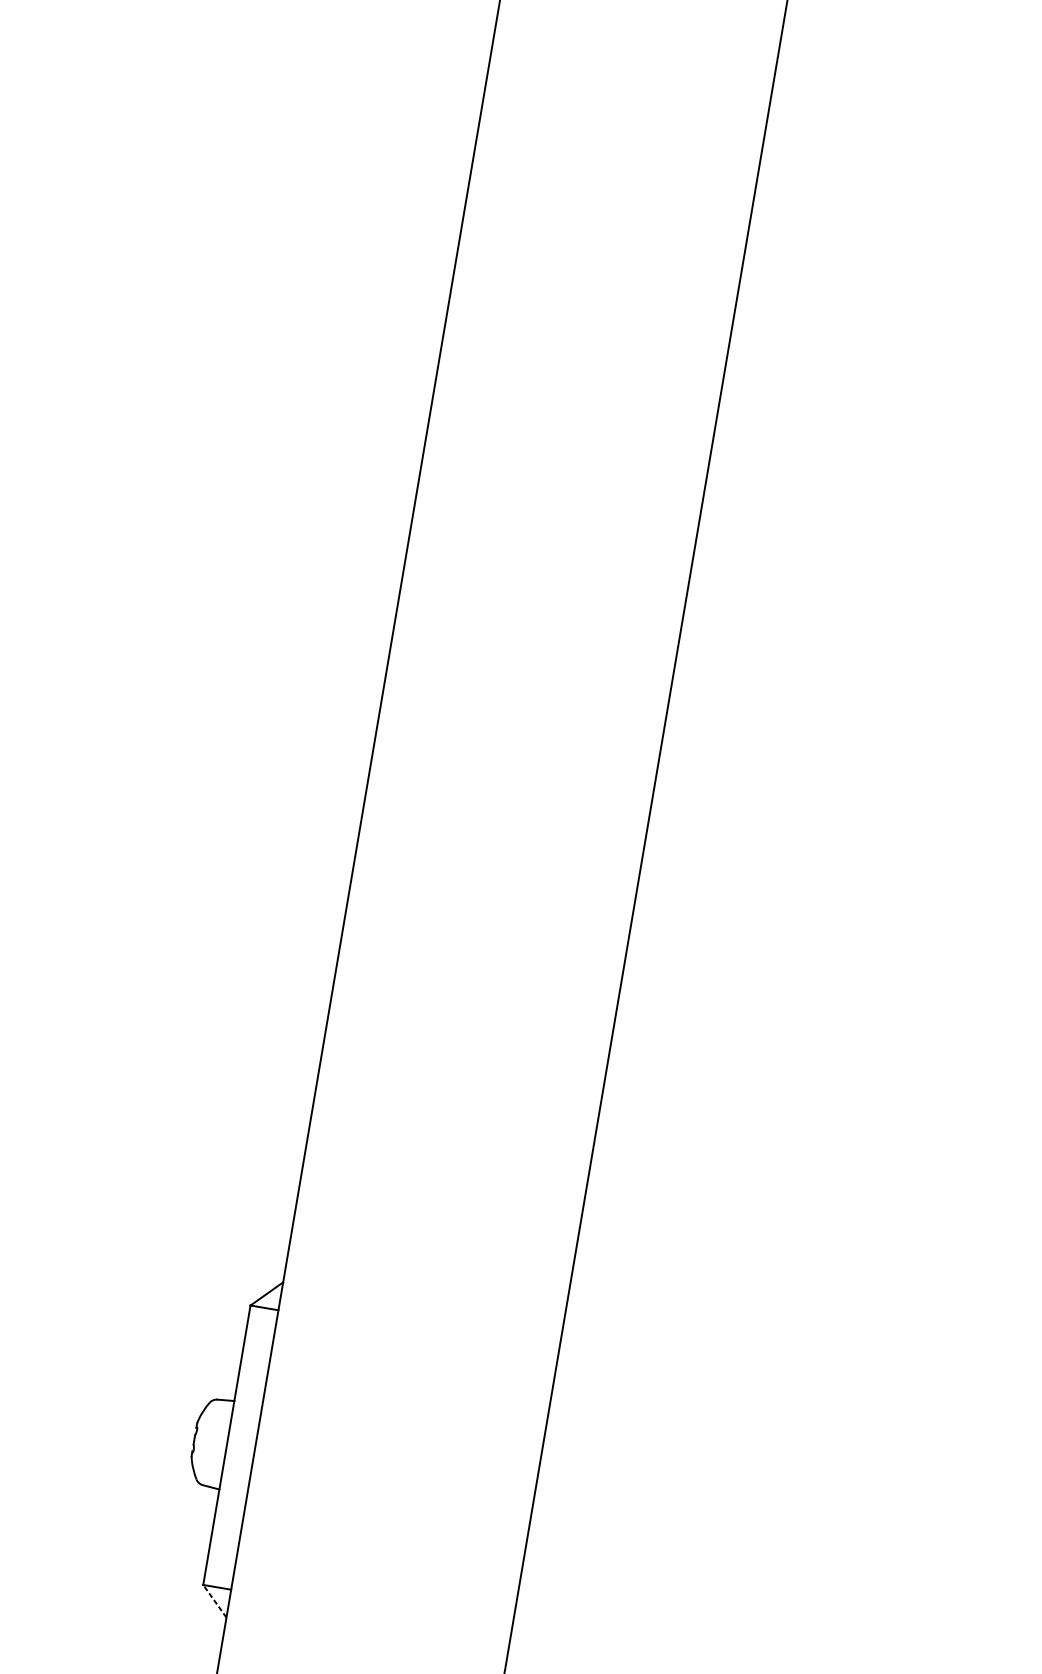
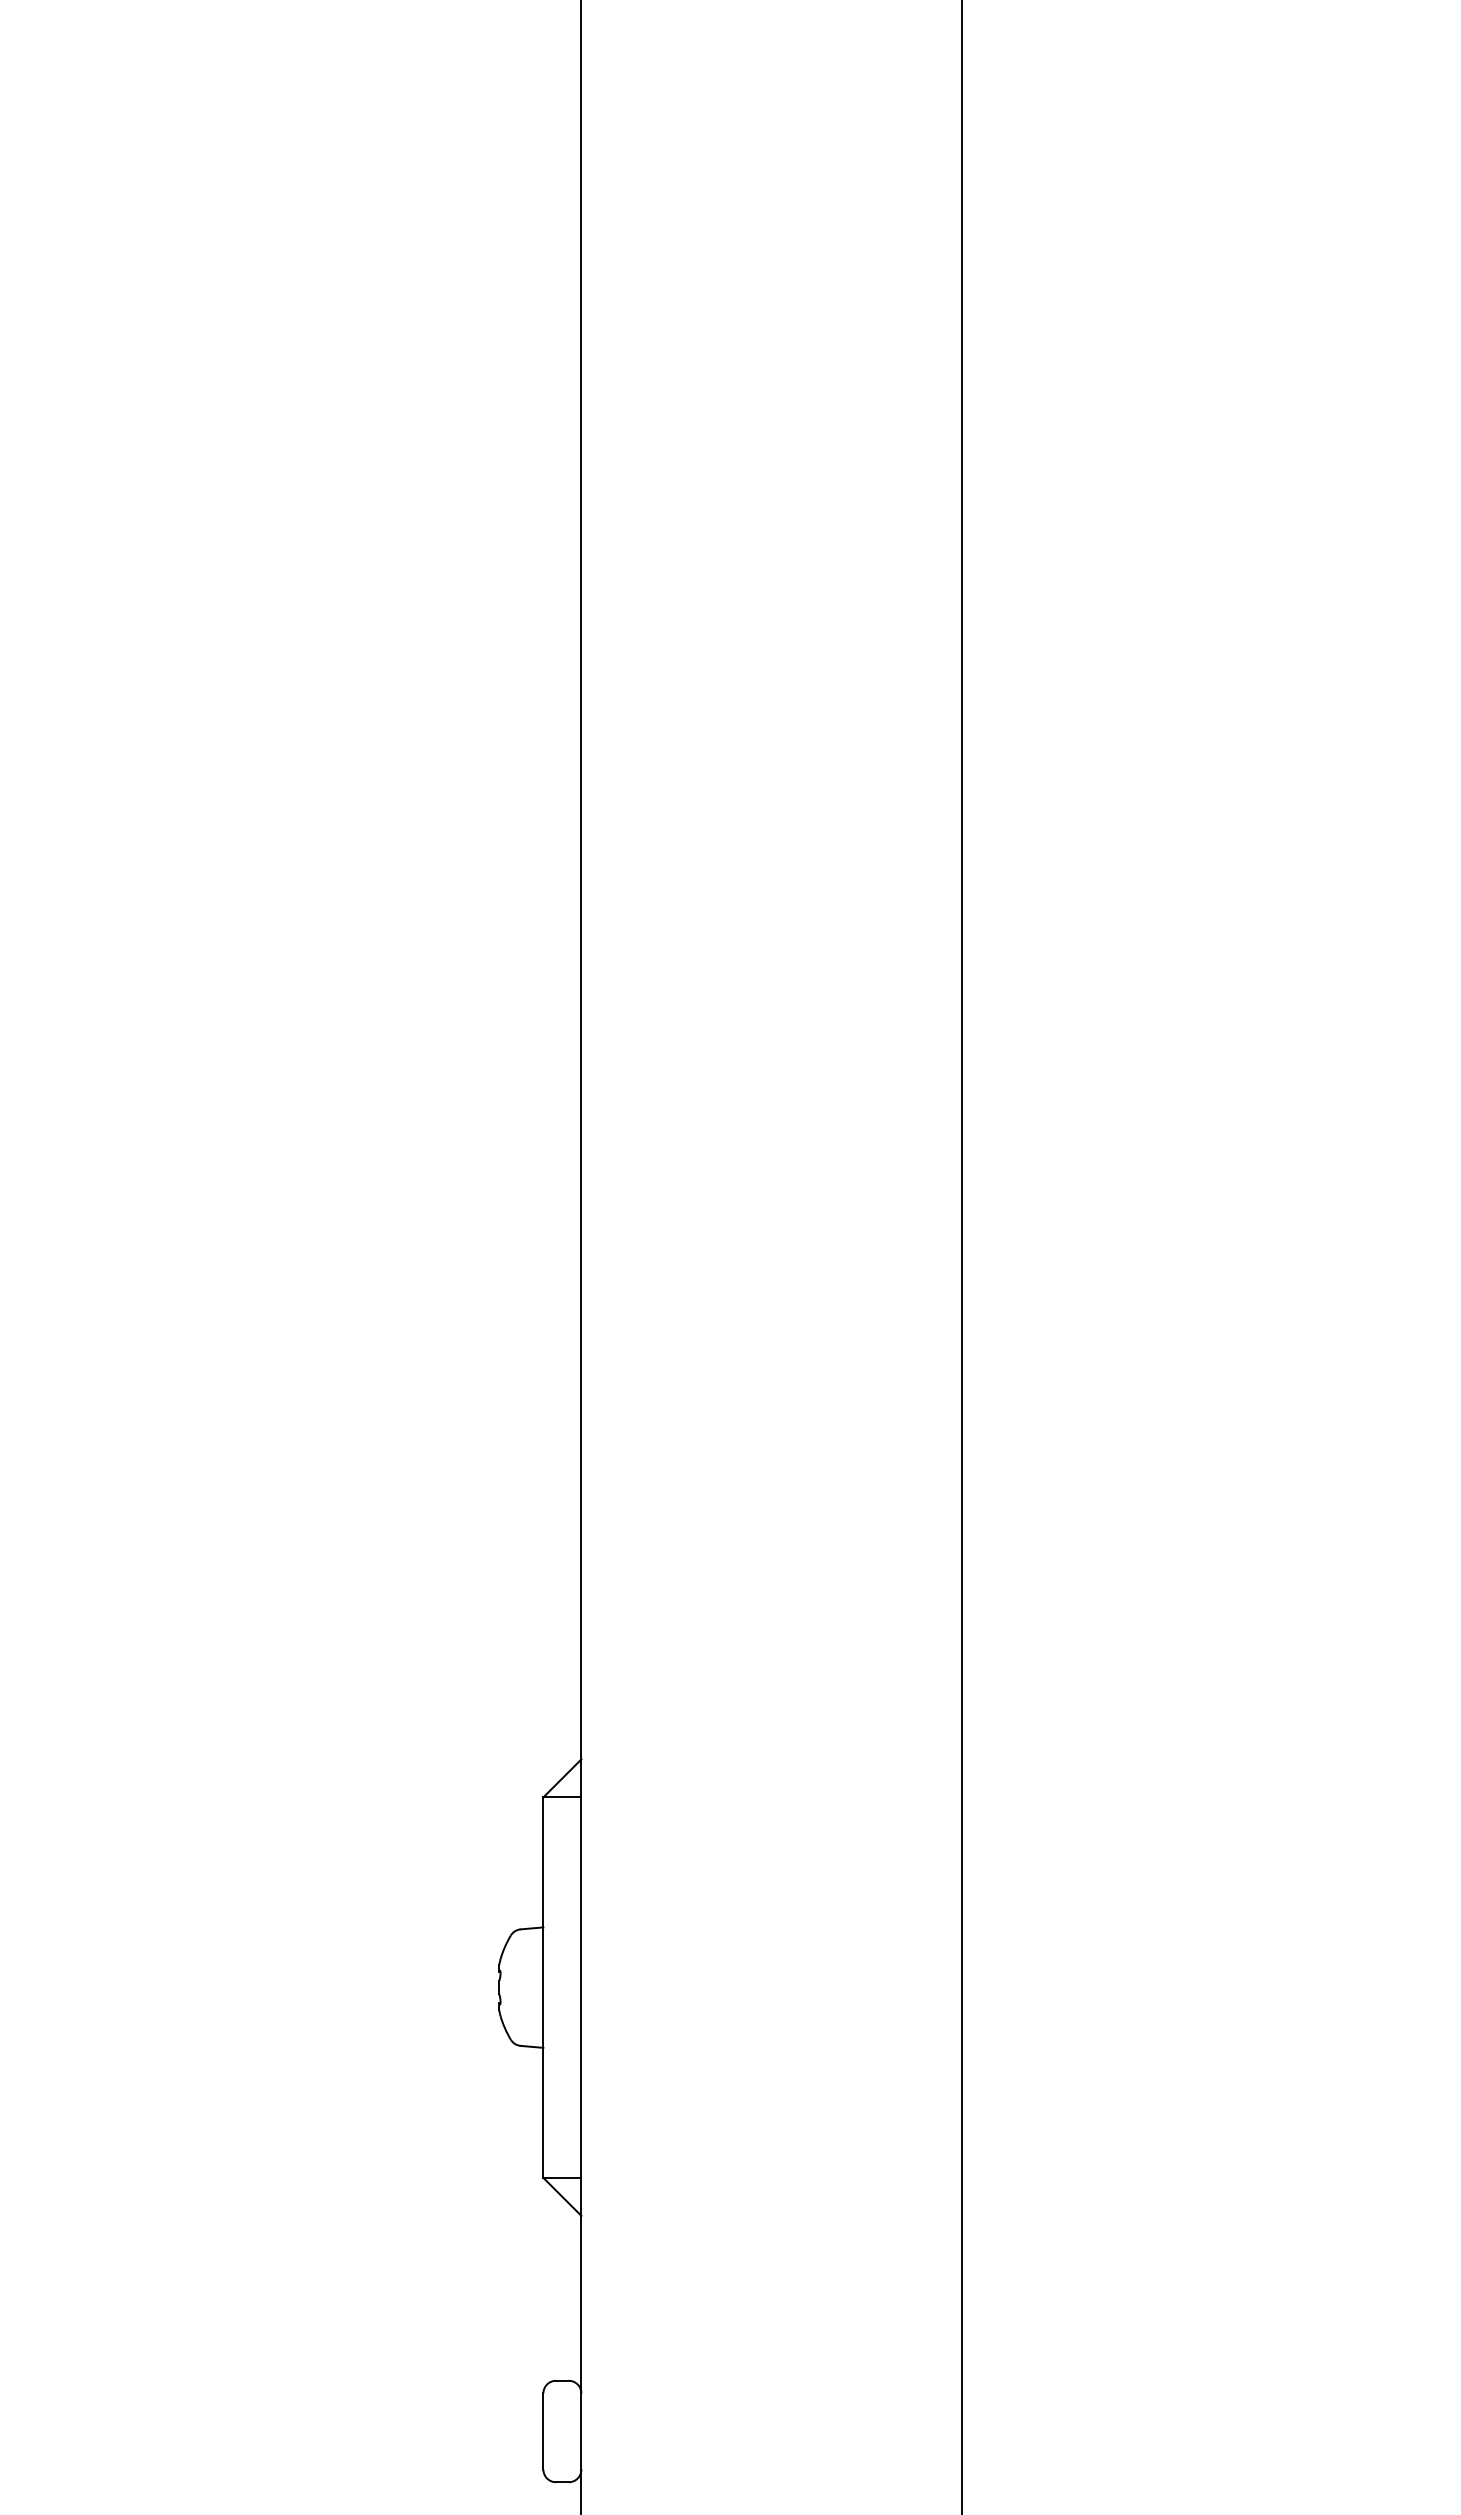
line: (214, 1601) -> (562, 2196), dashed -> solid

